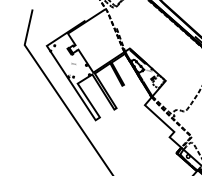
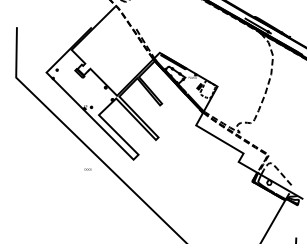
text: (73, 63) -> (87, 169), moved

